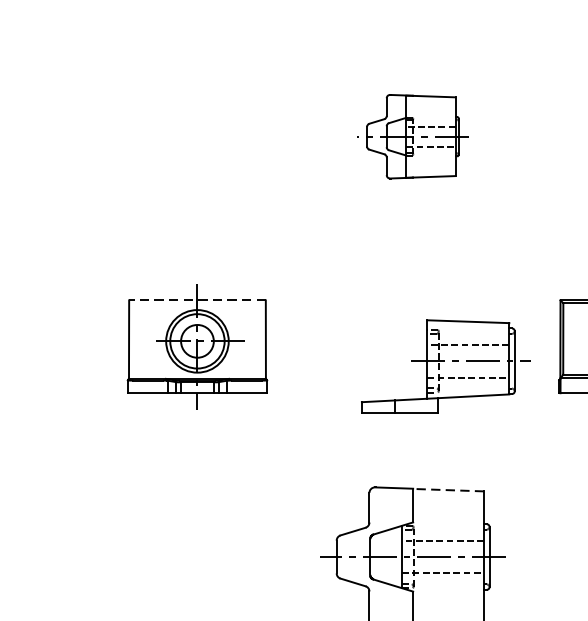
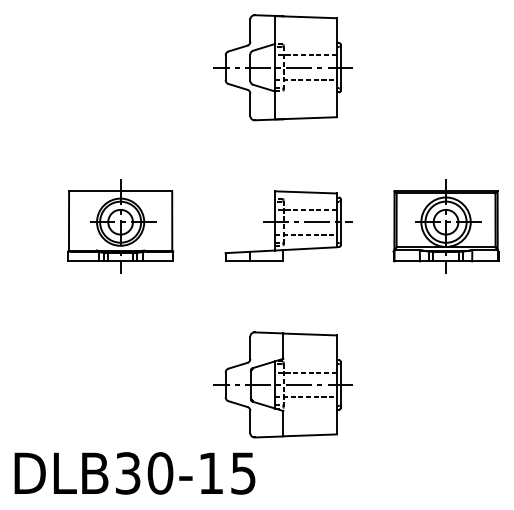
part: (412, 136) -> (282, 67), size x1.67
line: (197, 300) -> (120, 191), dashed -> solid
part: (445, 365) -> (288, 225), moved
line: (449, 490) -> (310, 334), dashed -> solid

